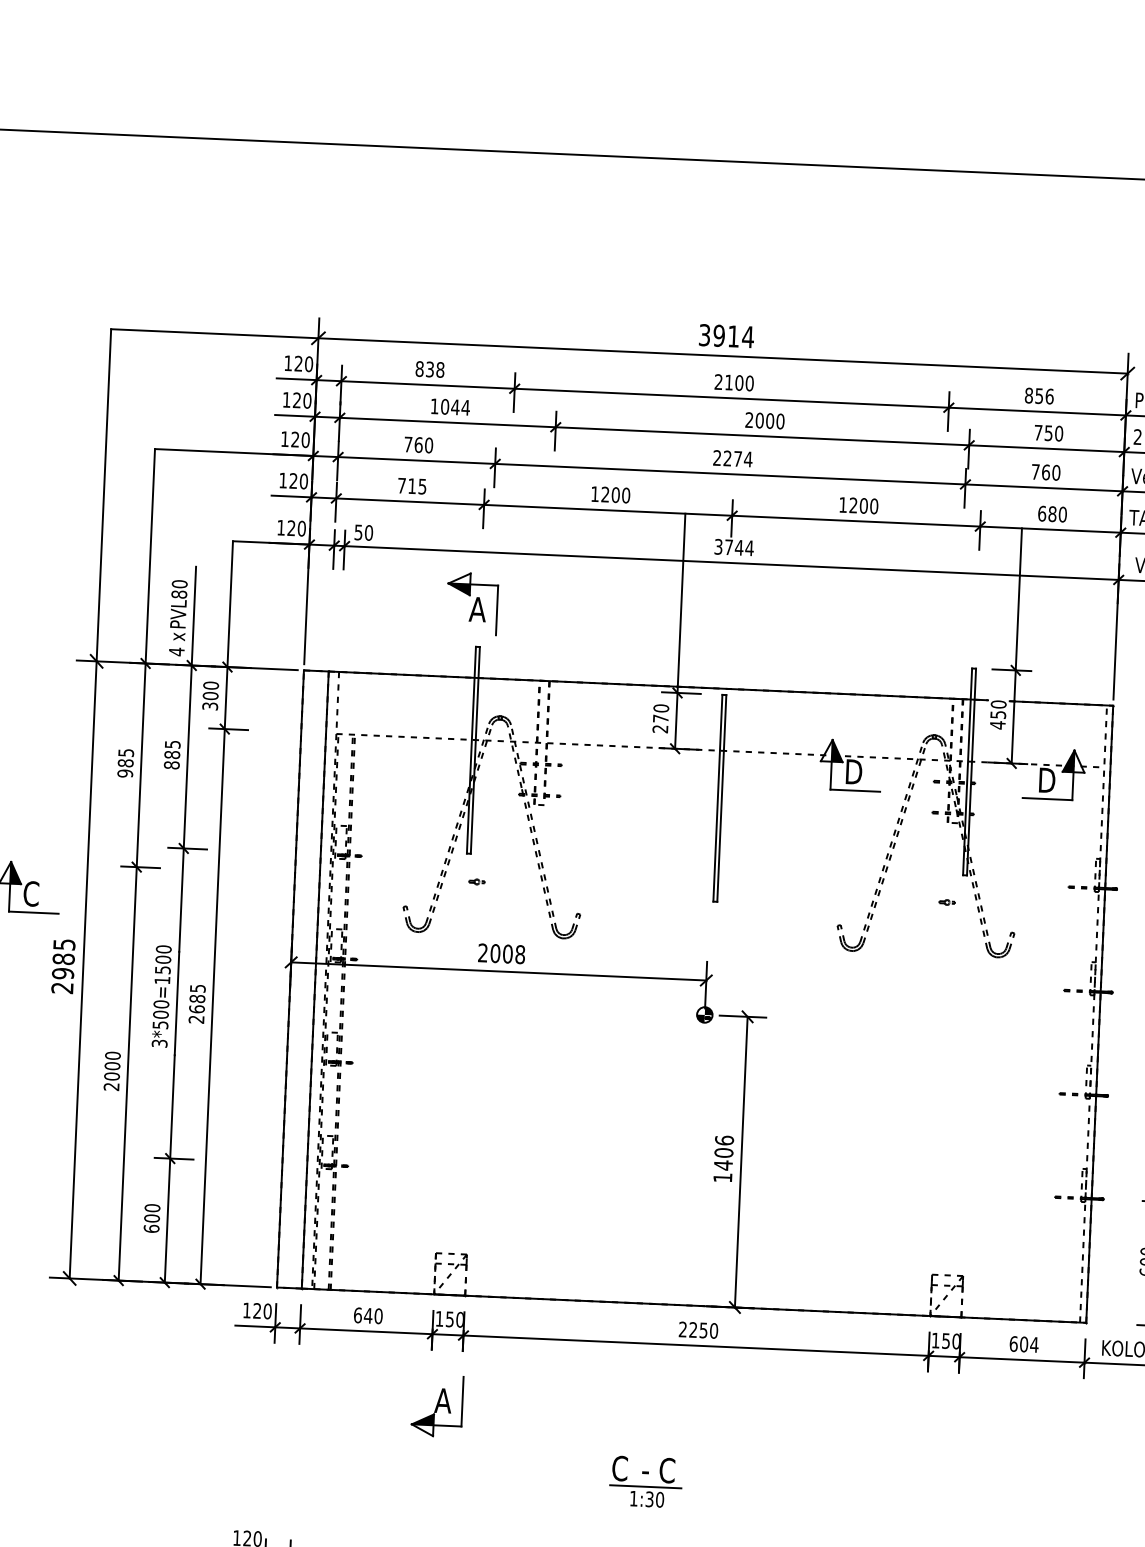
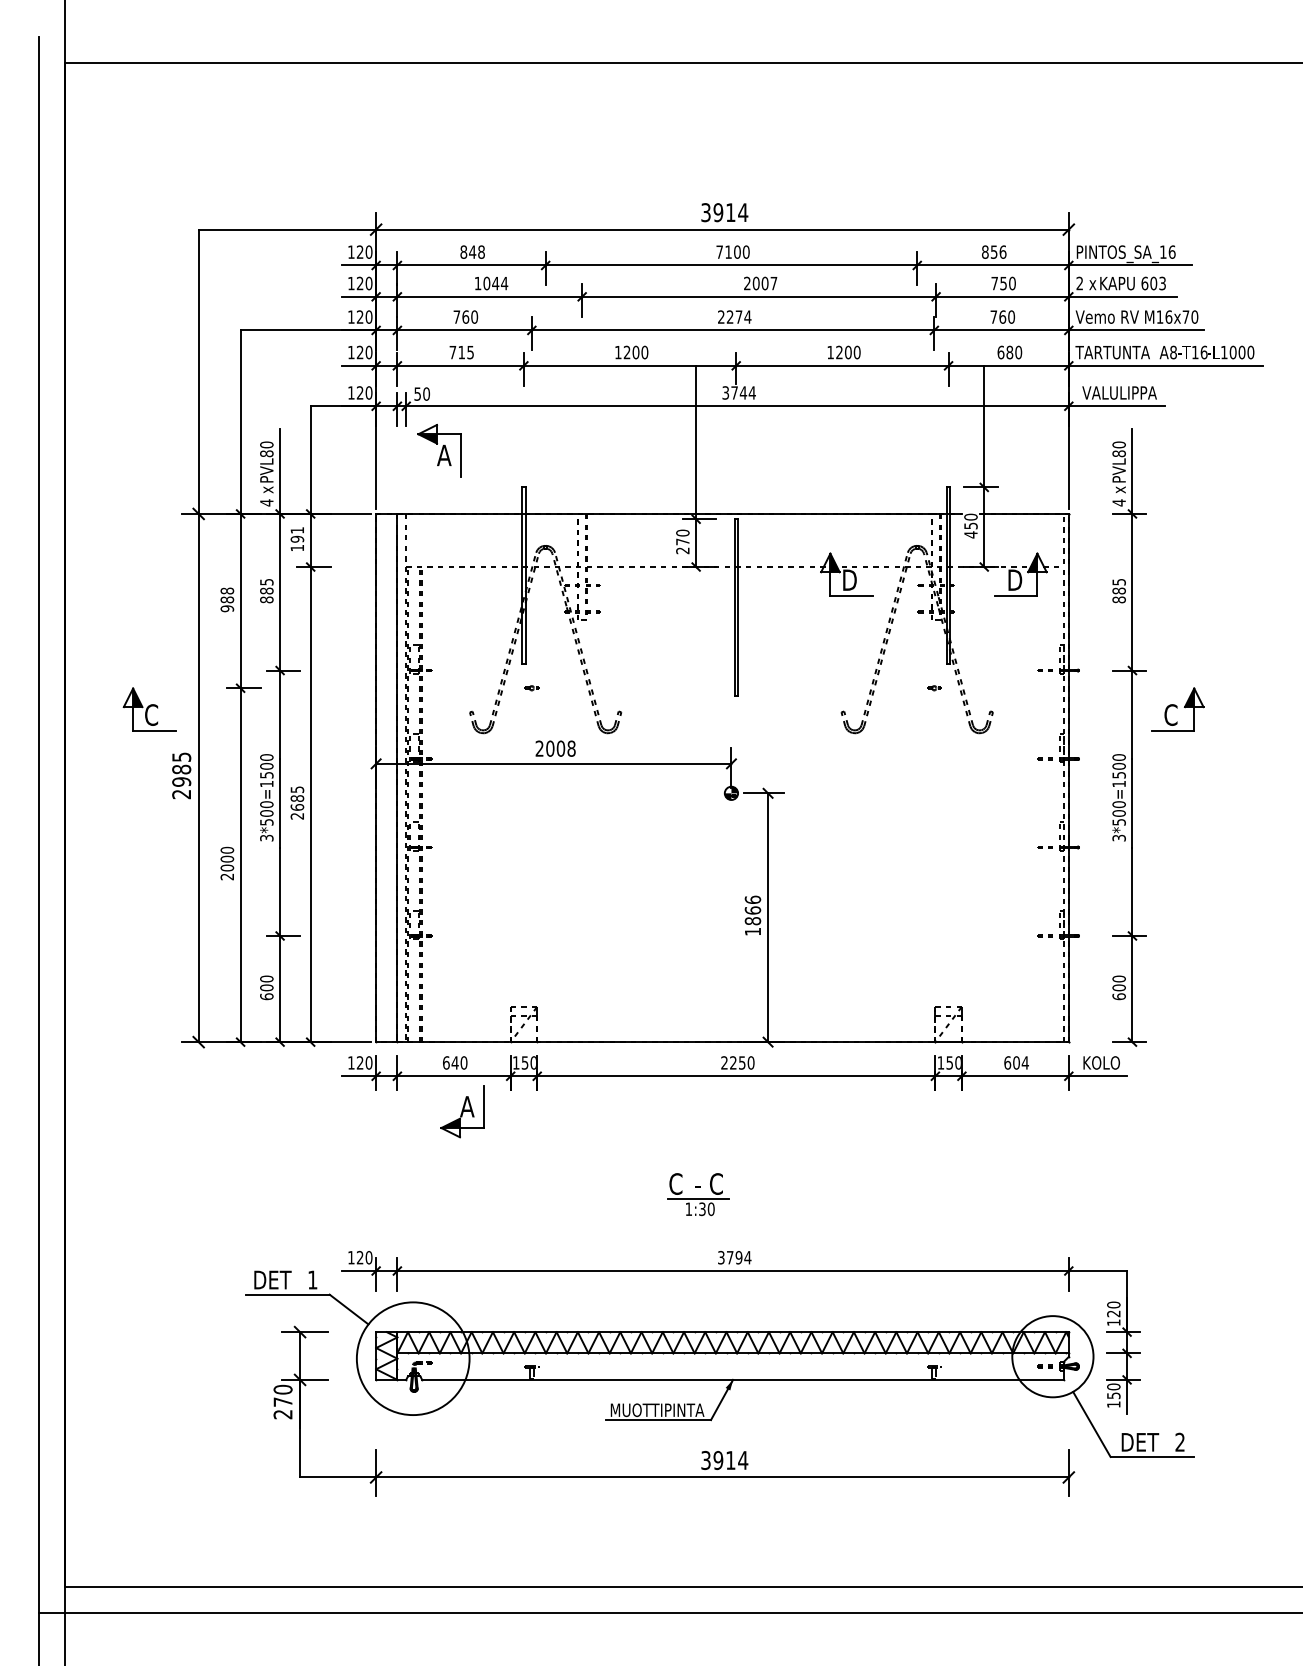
text: (429, 368) -> (472, 251), 838 -> 848
text: (718, 381) -> (719, 251), 2100 -> 7100
text: (779, 421) -> (773, 283), 2000 -> 2007
part: (472, 603) -> (439, 450), moved
text: (210, 696) -> (297, 539), 300 -> 191
text: (126, 752) -> (227, 590), 985 -> 988
text: (723, 1158) -> (752, 915), 1406 -> 1866
part: (437, 1406) -> (462, 1111), moved

